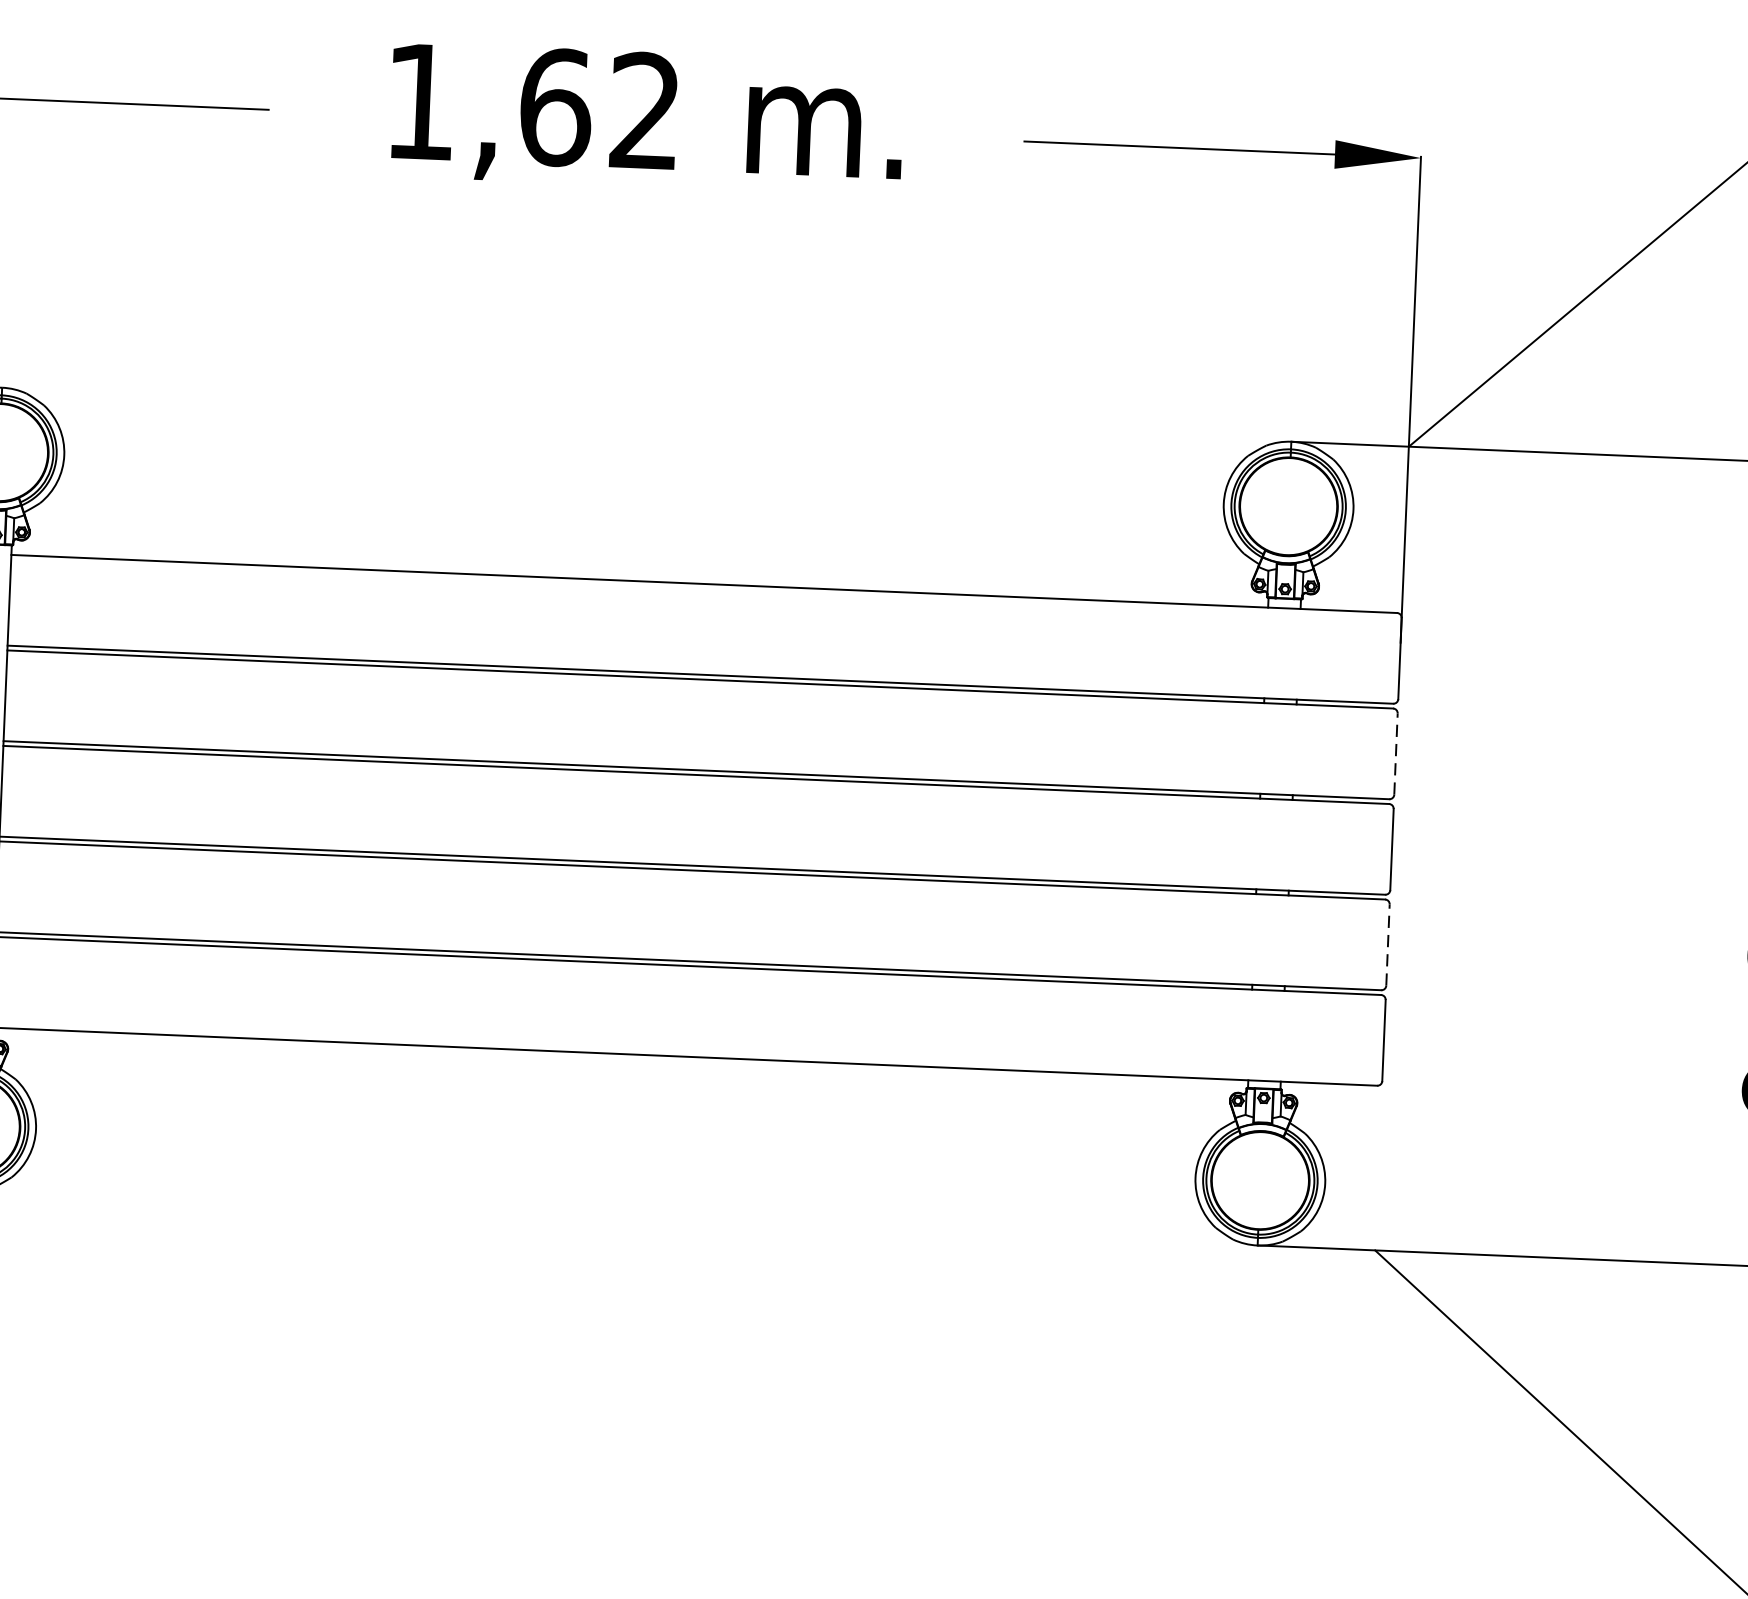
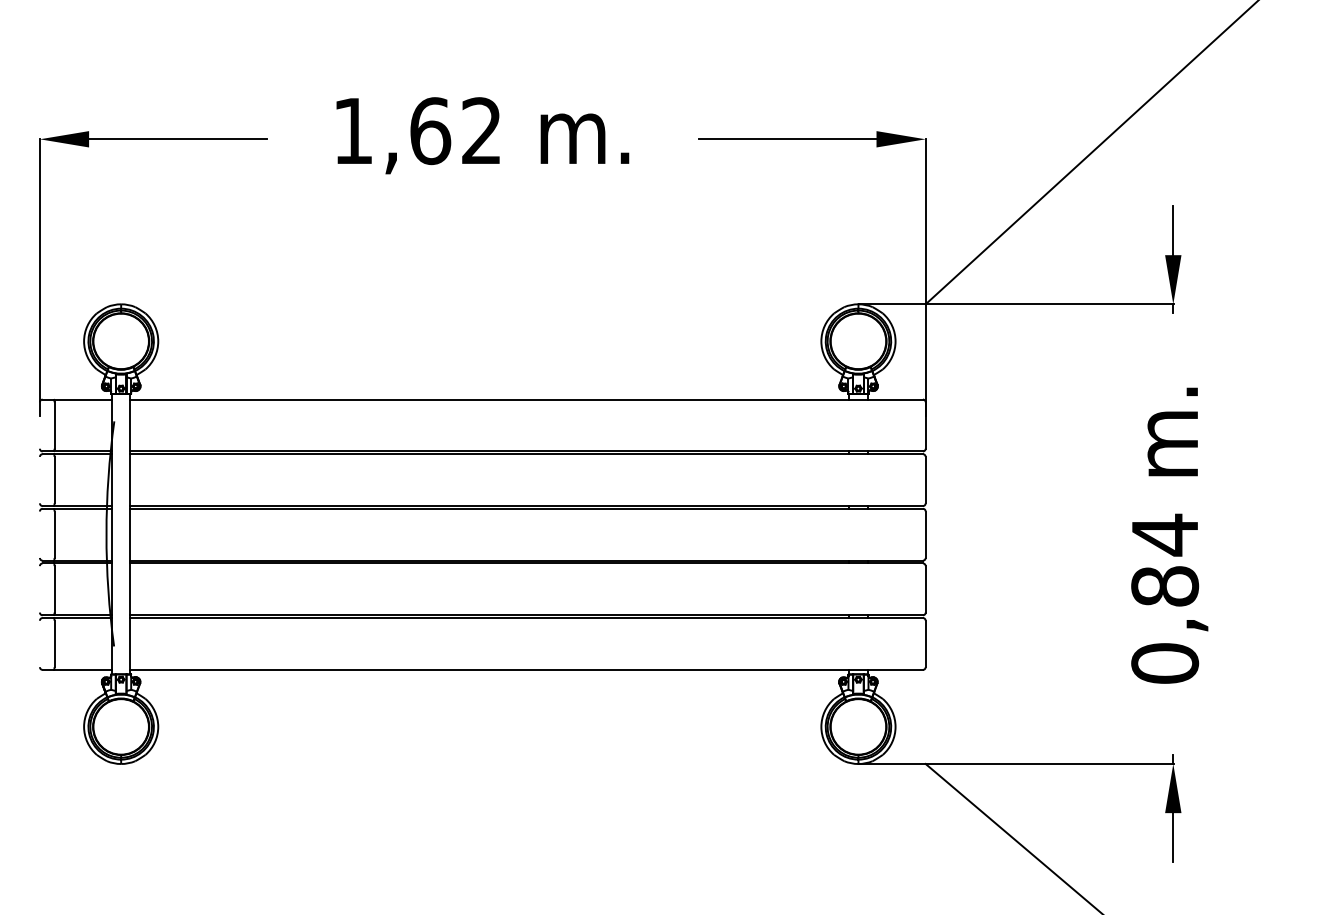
line: (1395, 752) -> (925, 479), dashed -> solid
line: (1387, 943) -> (925, 588), dashed -> solid

